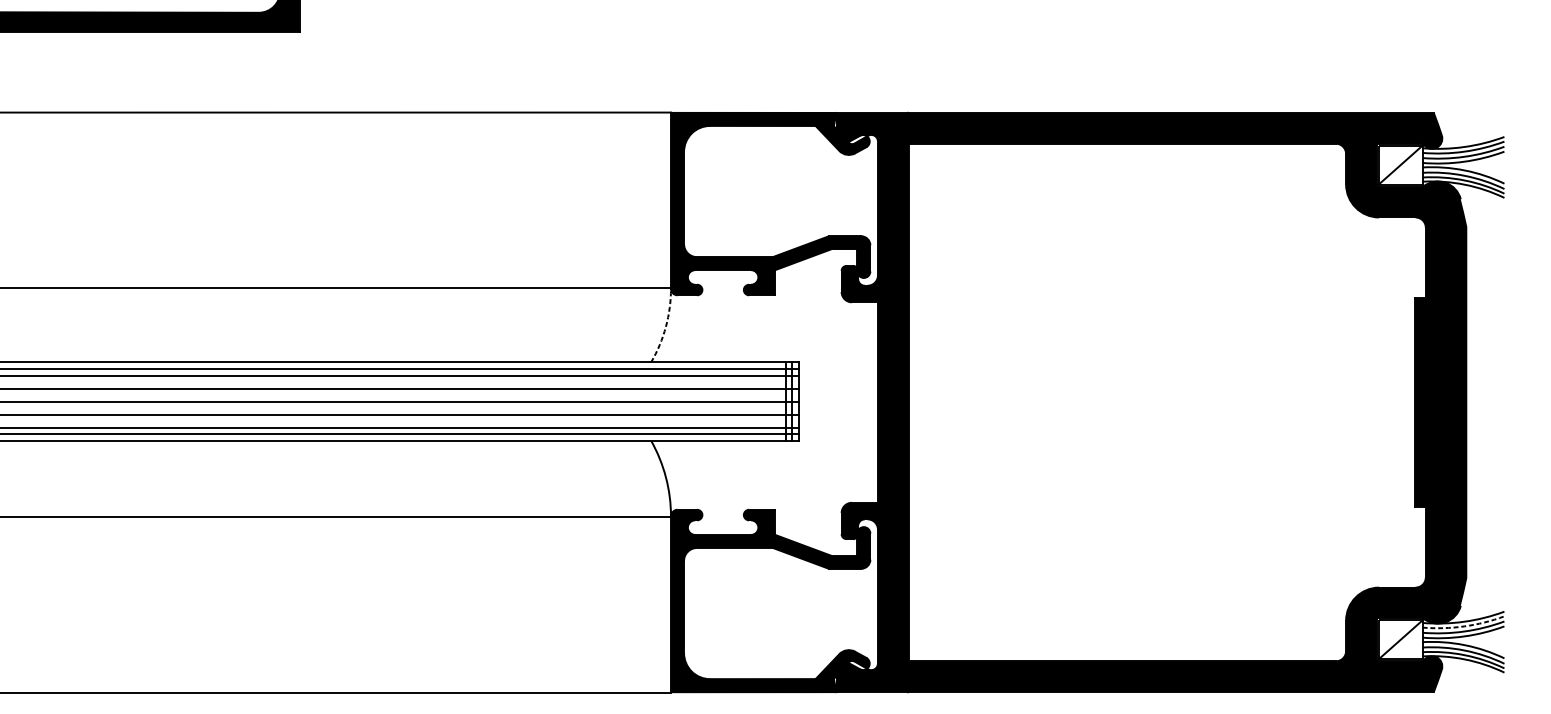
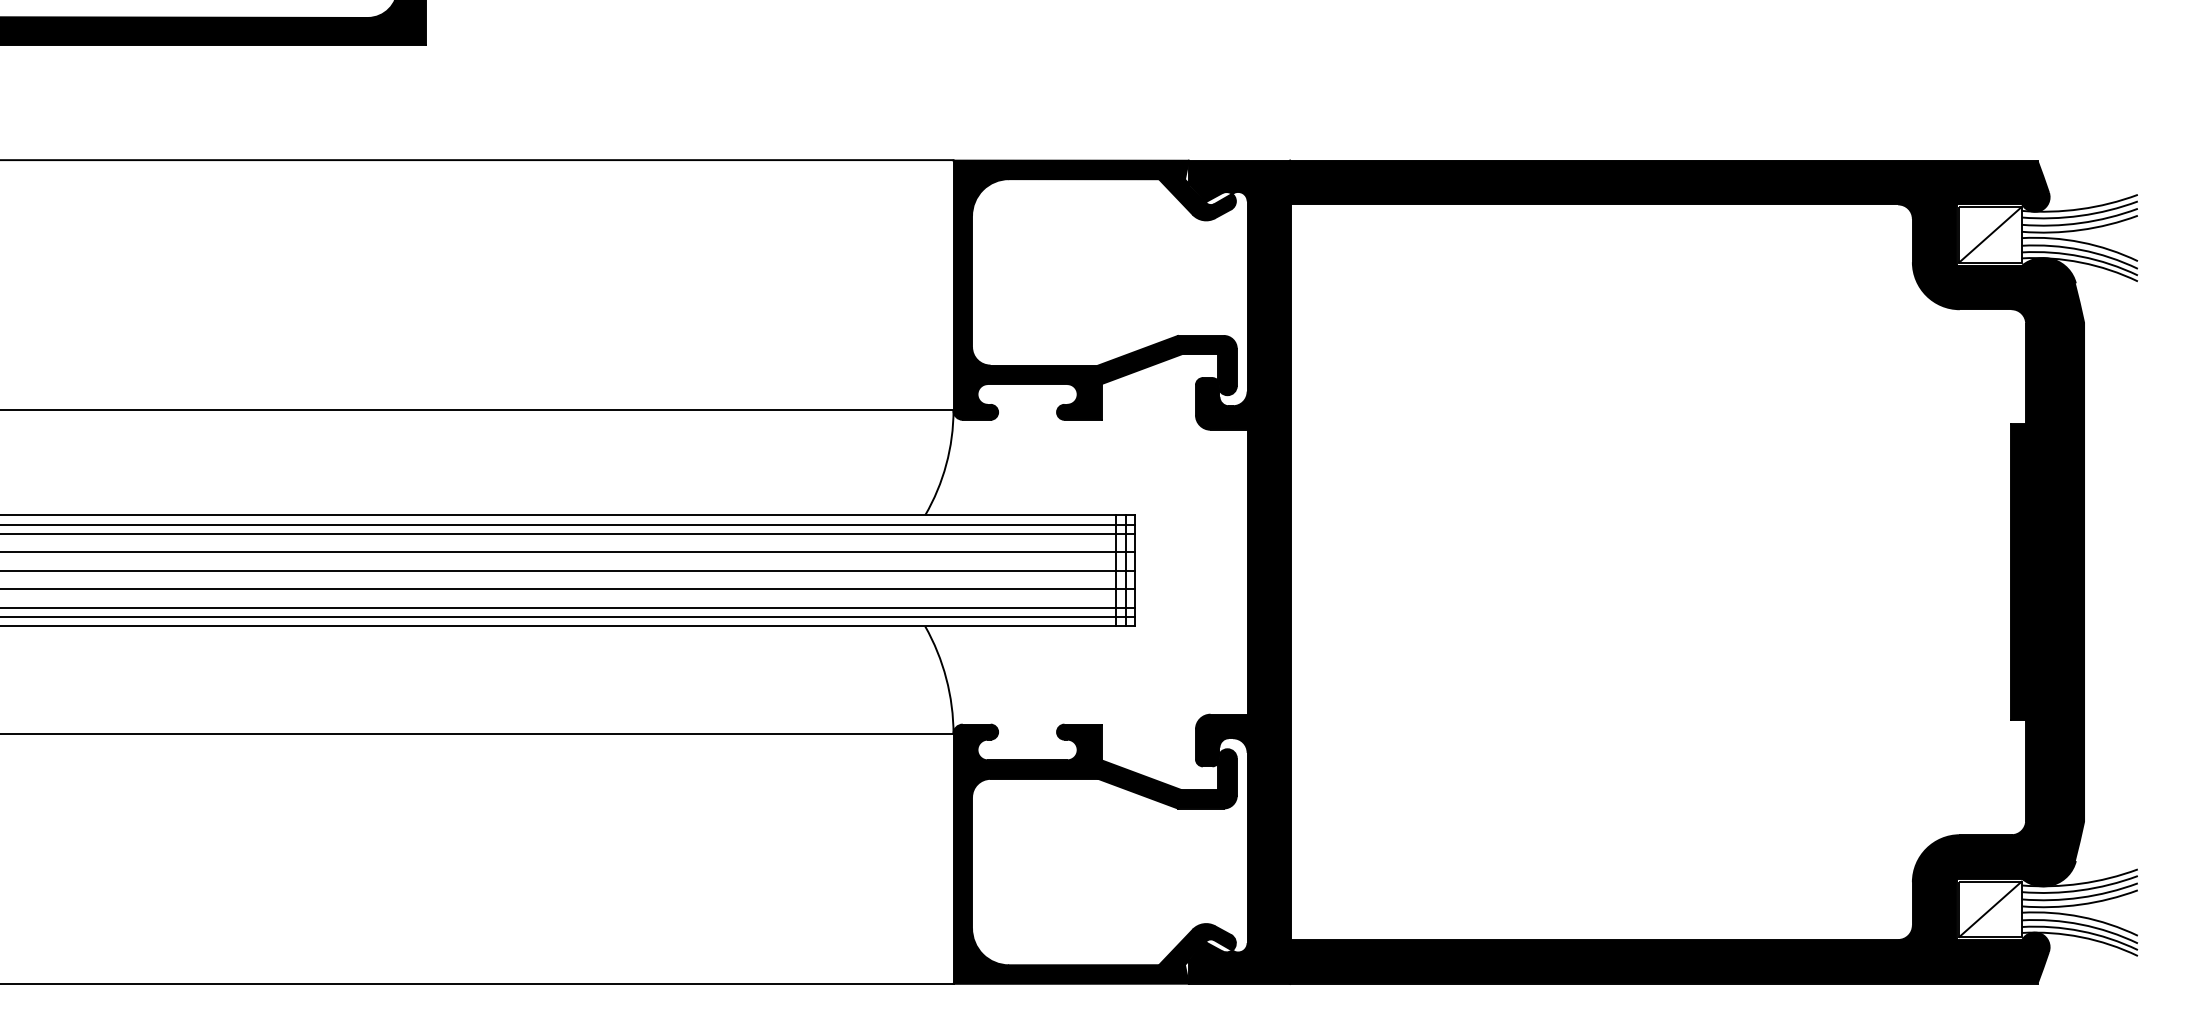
arc: (666, 326) -> (946, 464), dashed -> solid
arc: (1464, 626) -> (2080, 890), dashed -> solid

